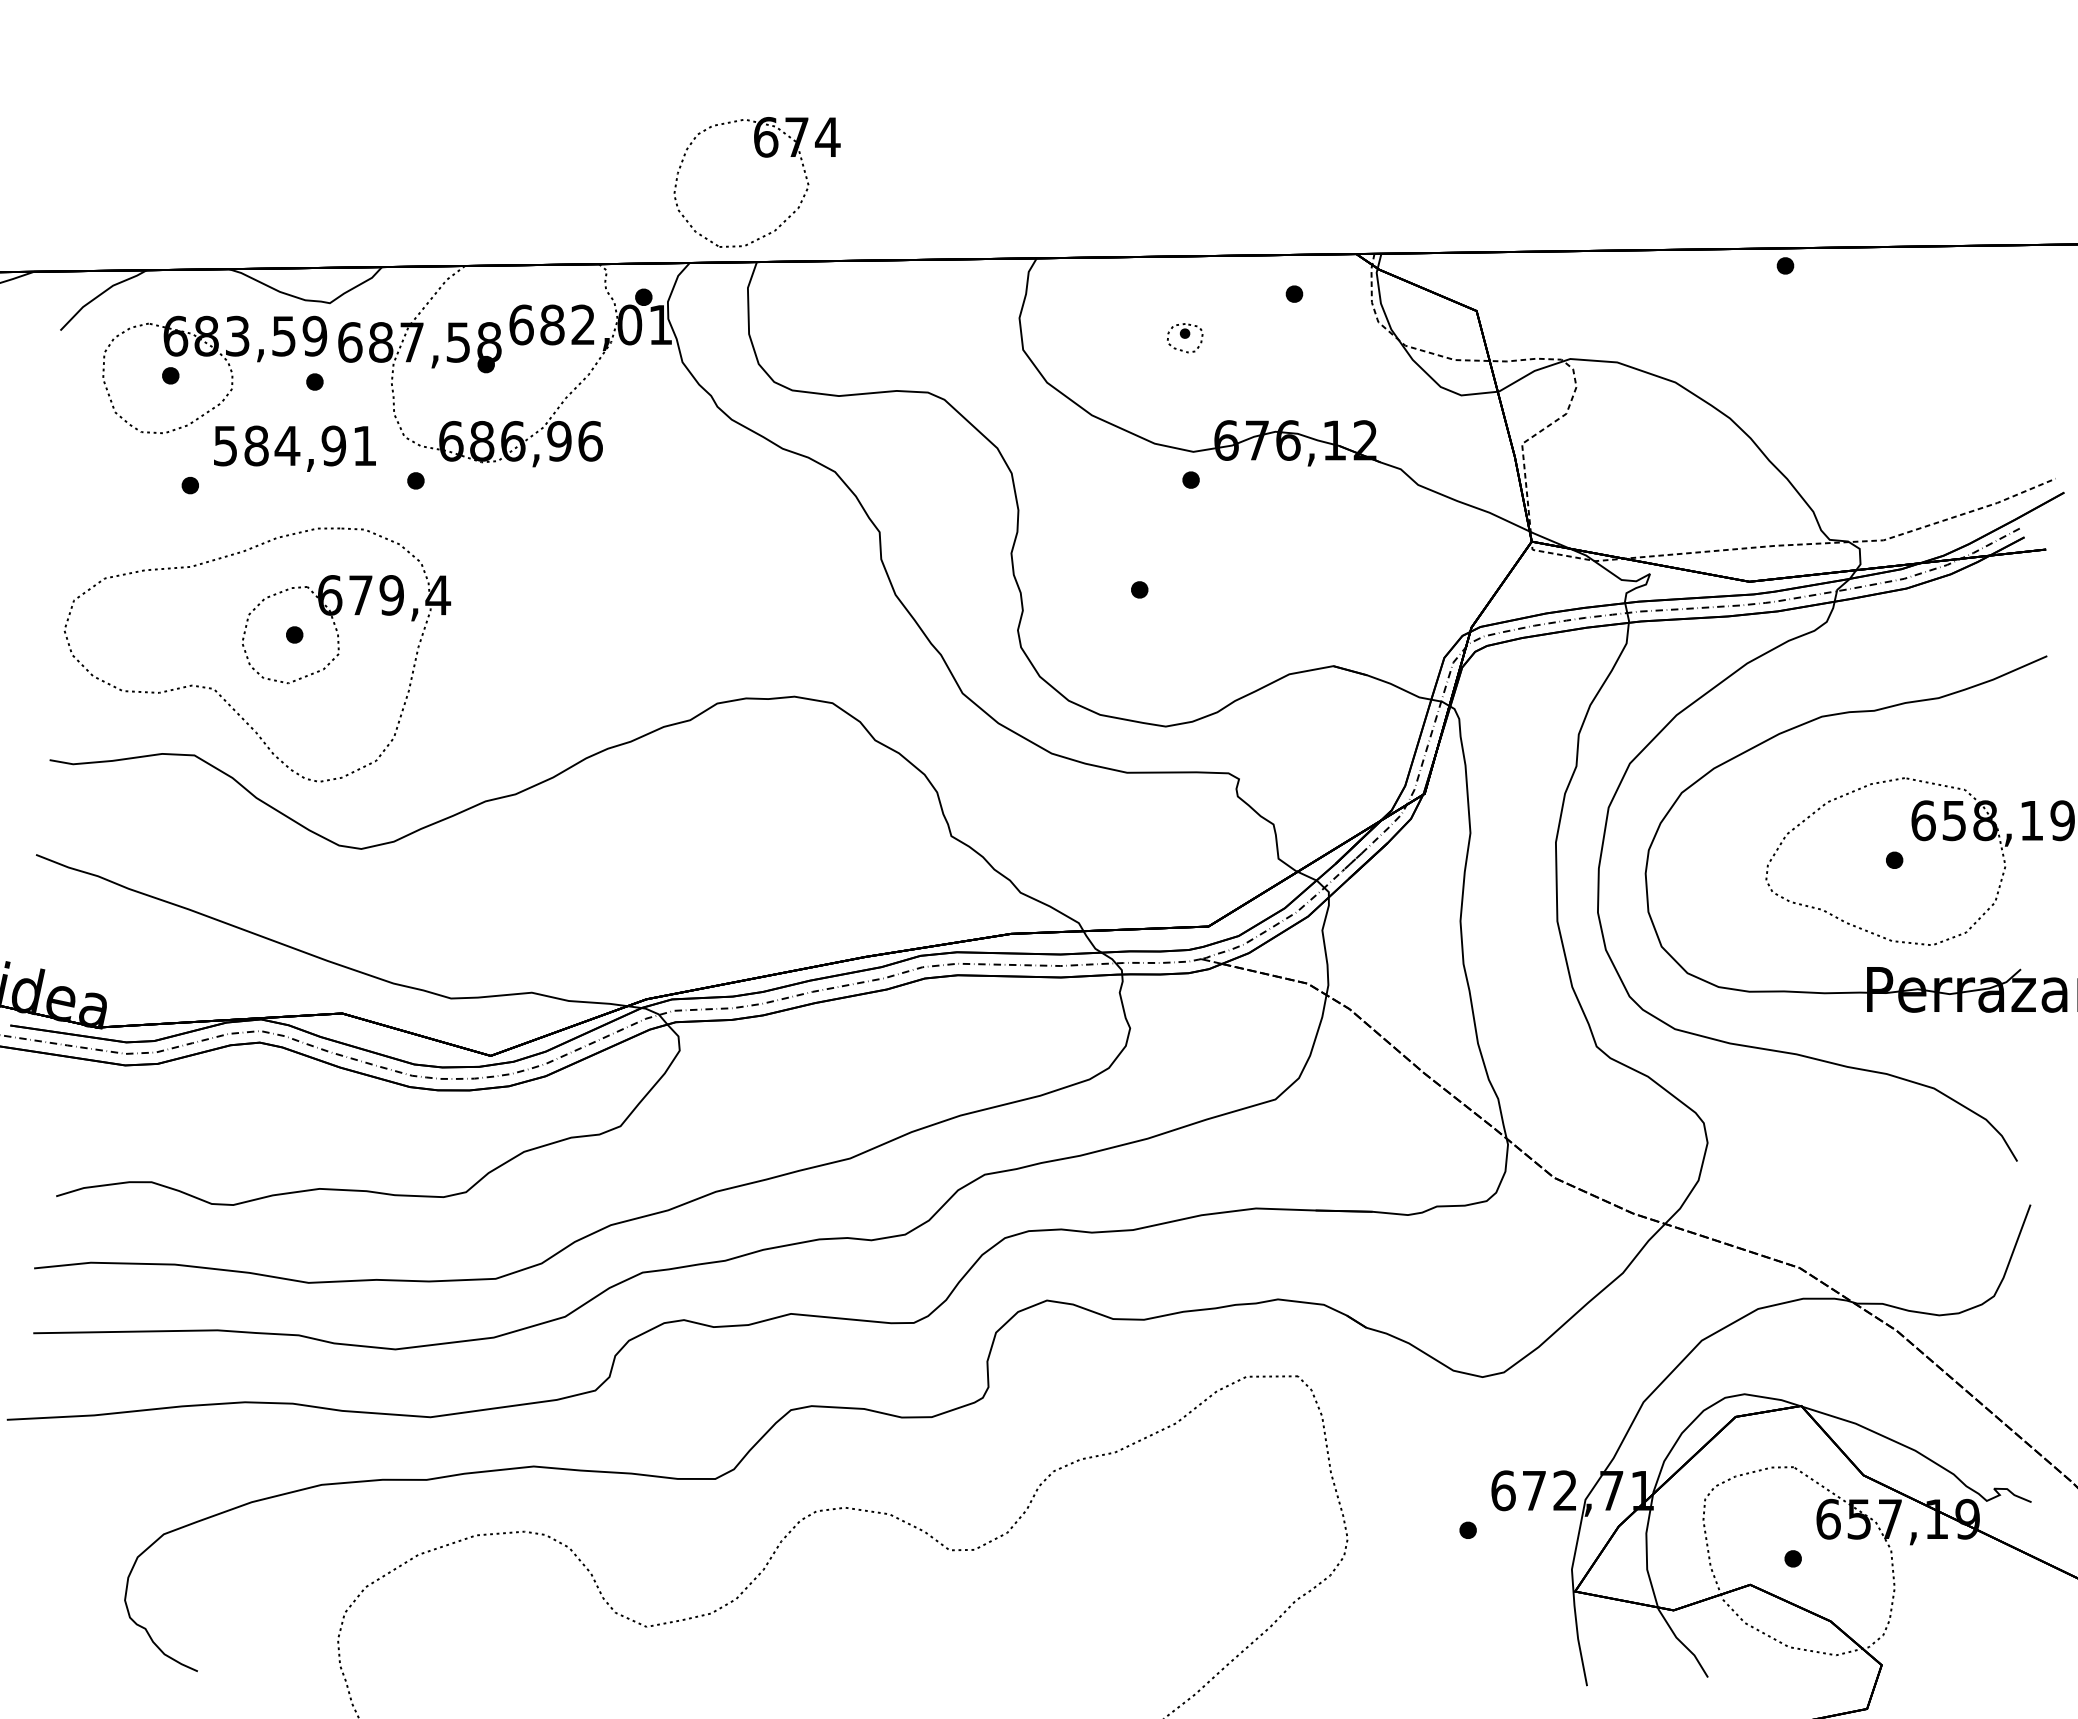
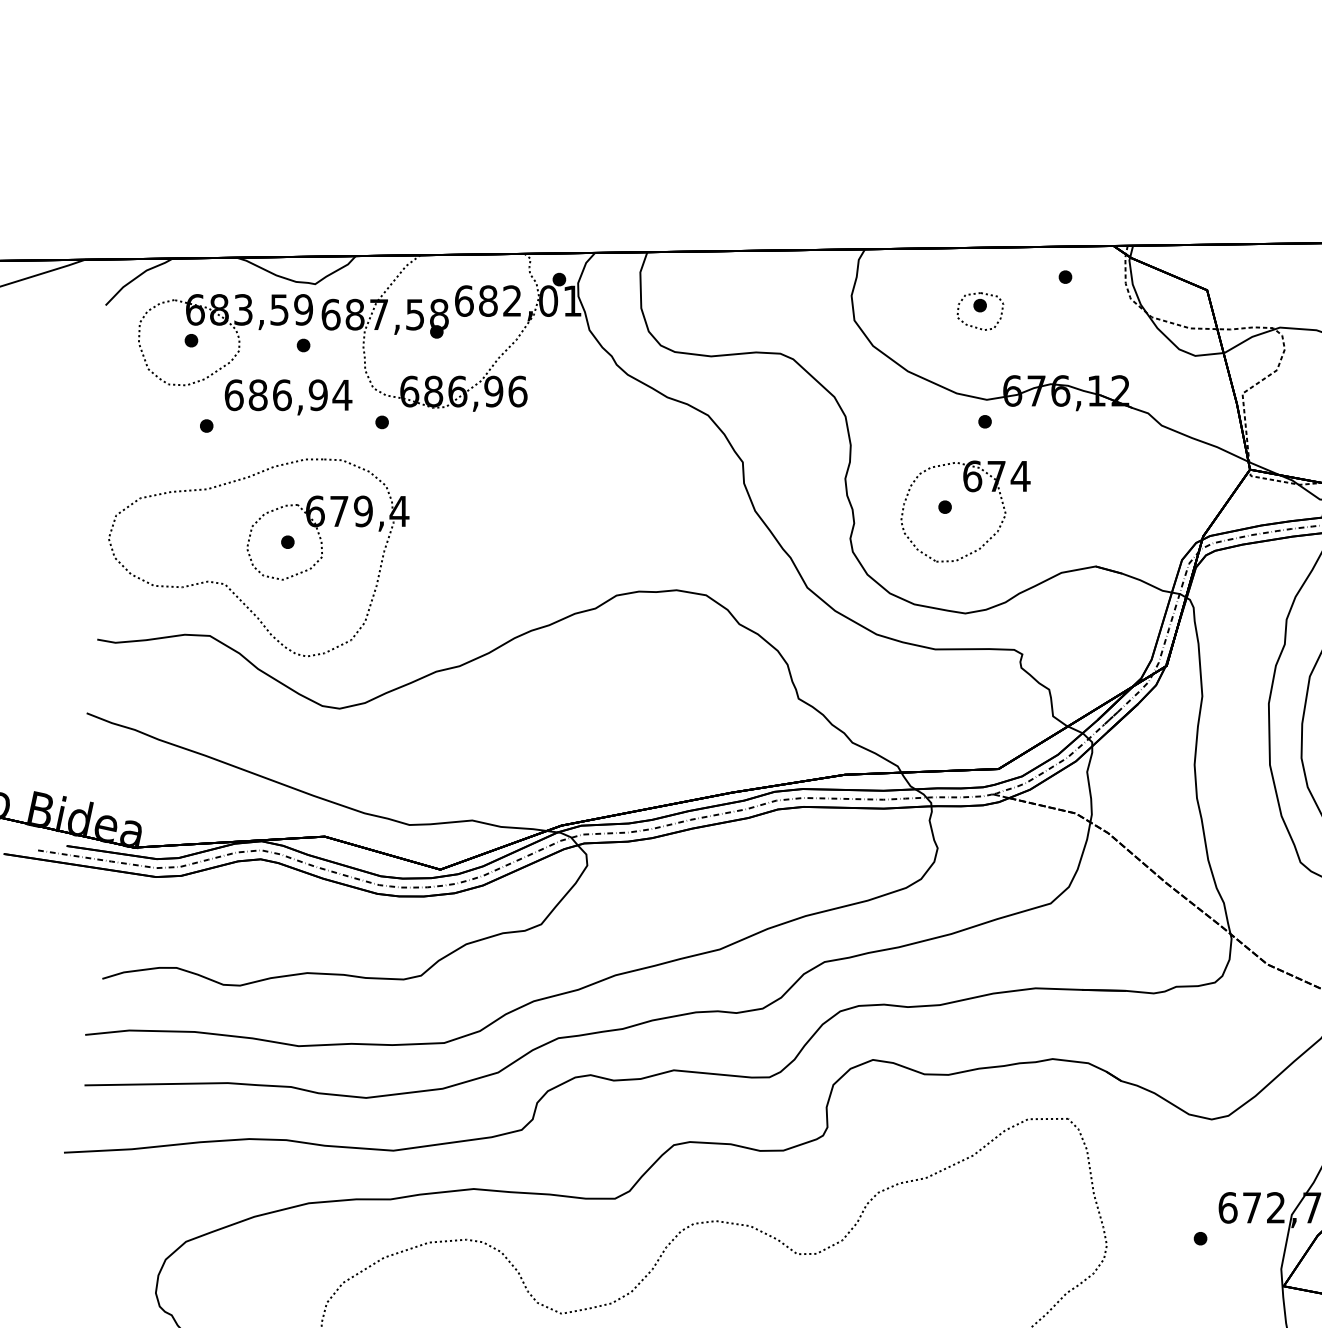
part: (763, 157) -> (970, 492), moved
part: (1185, 337) -> (980, 310), size x1.67
text: (295, 445) -> (288, 394), 584,91 -> 686,94

